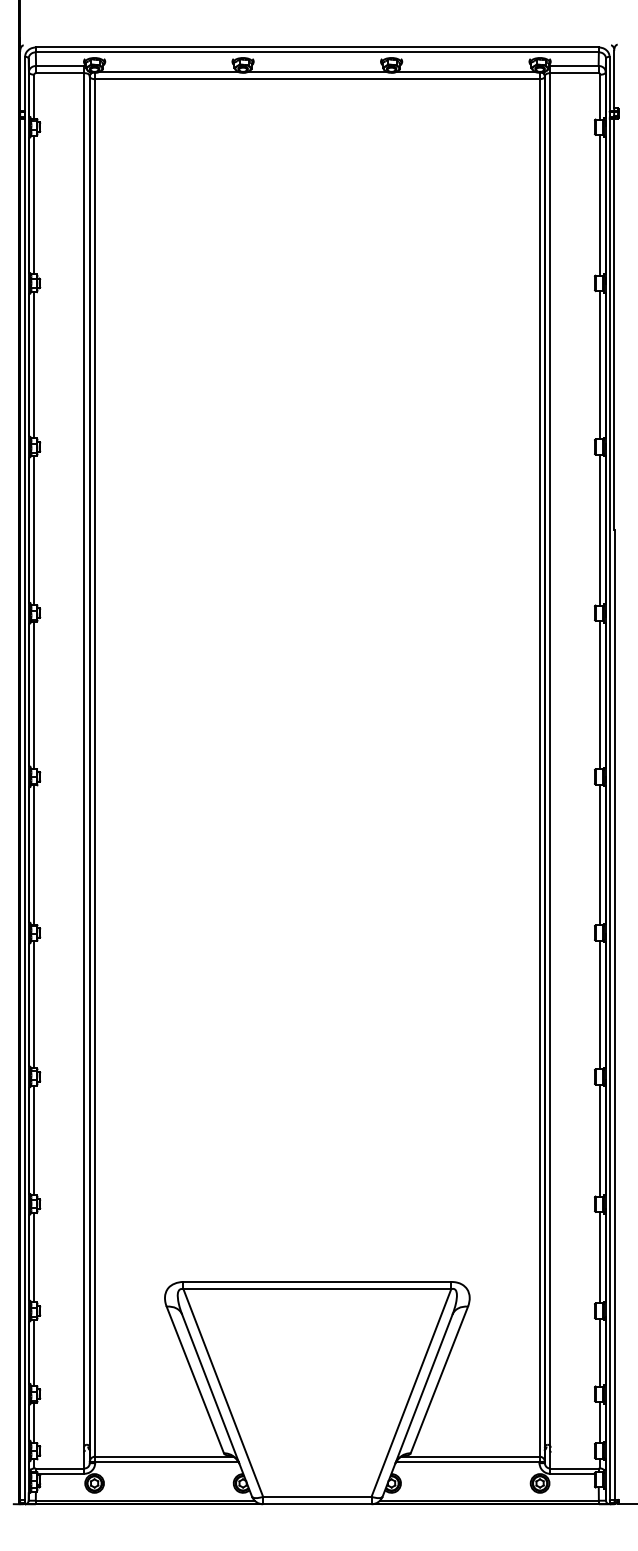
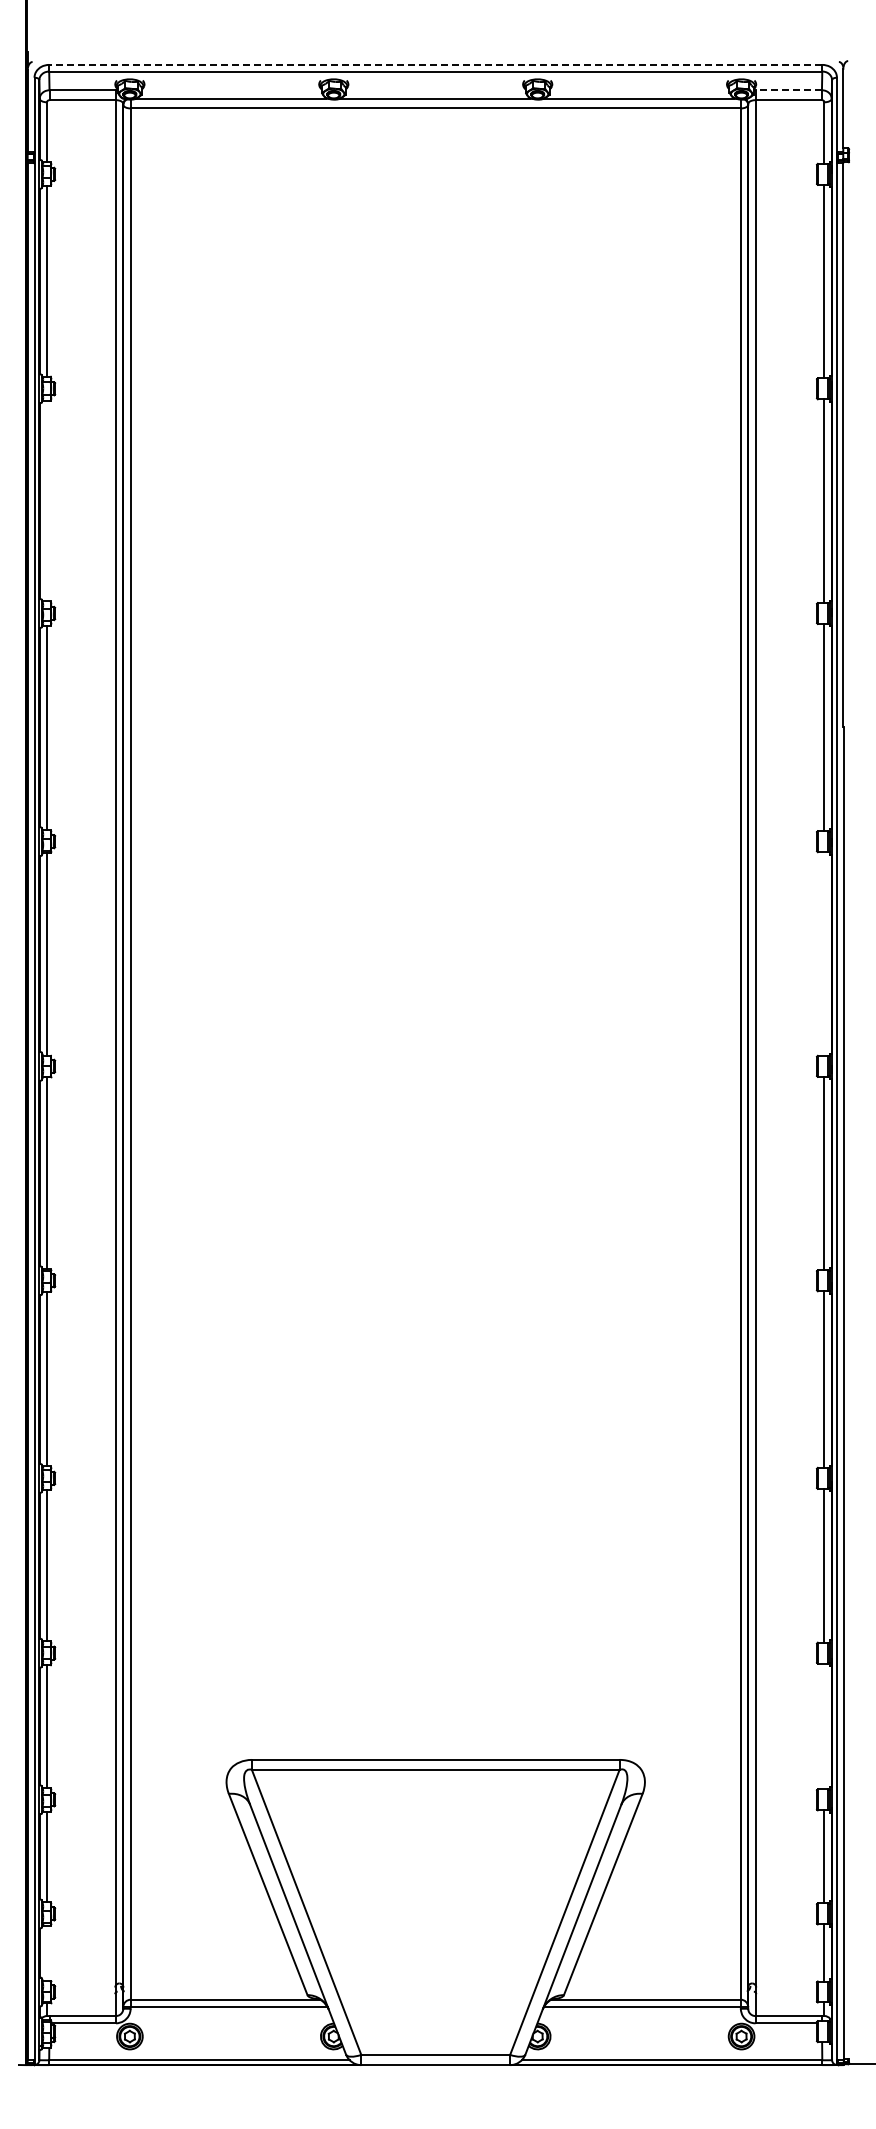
line: (317, 47) -> (435, 64), solid -> dashed
line: (574, 66) -> (788, 90), solid -> dashed
line: (34, 365) -> (47, 501), removed
line: (600, 694) -> (824, 953), removed
line: (600, 1257) -> (824, 1726), removed
line: (34, 1422) -> (47, 1953), removed

